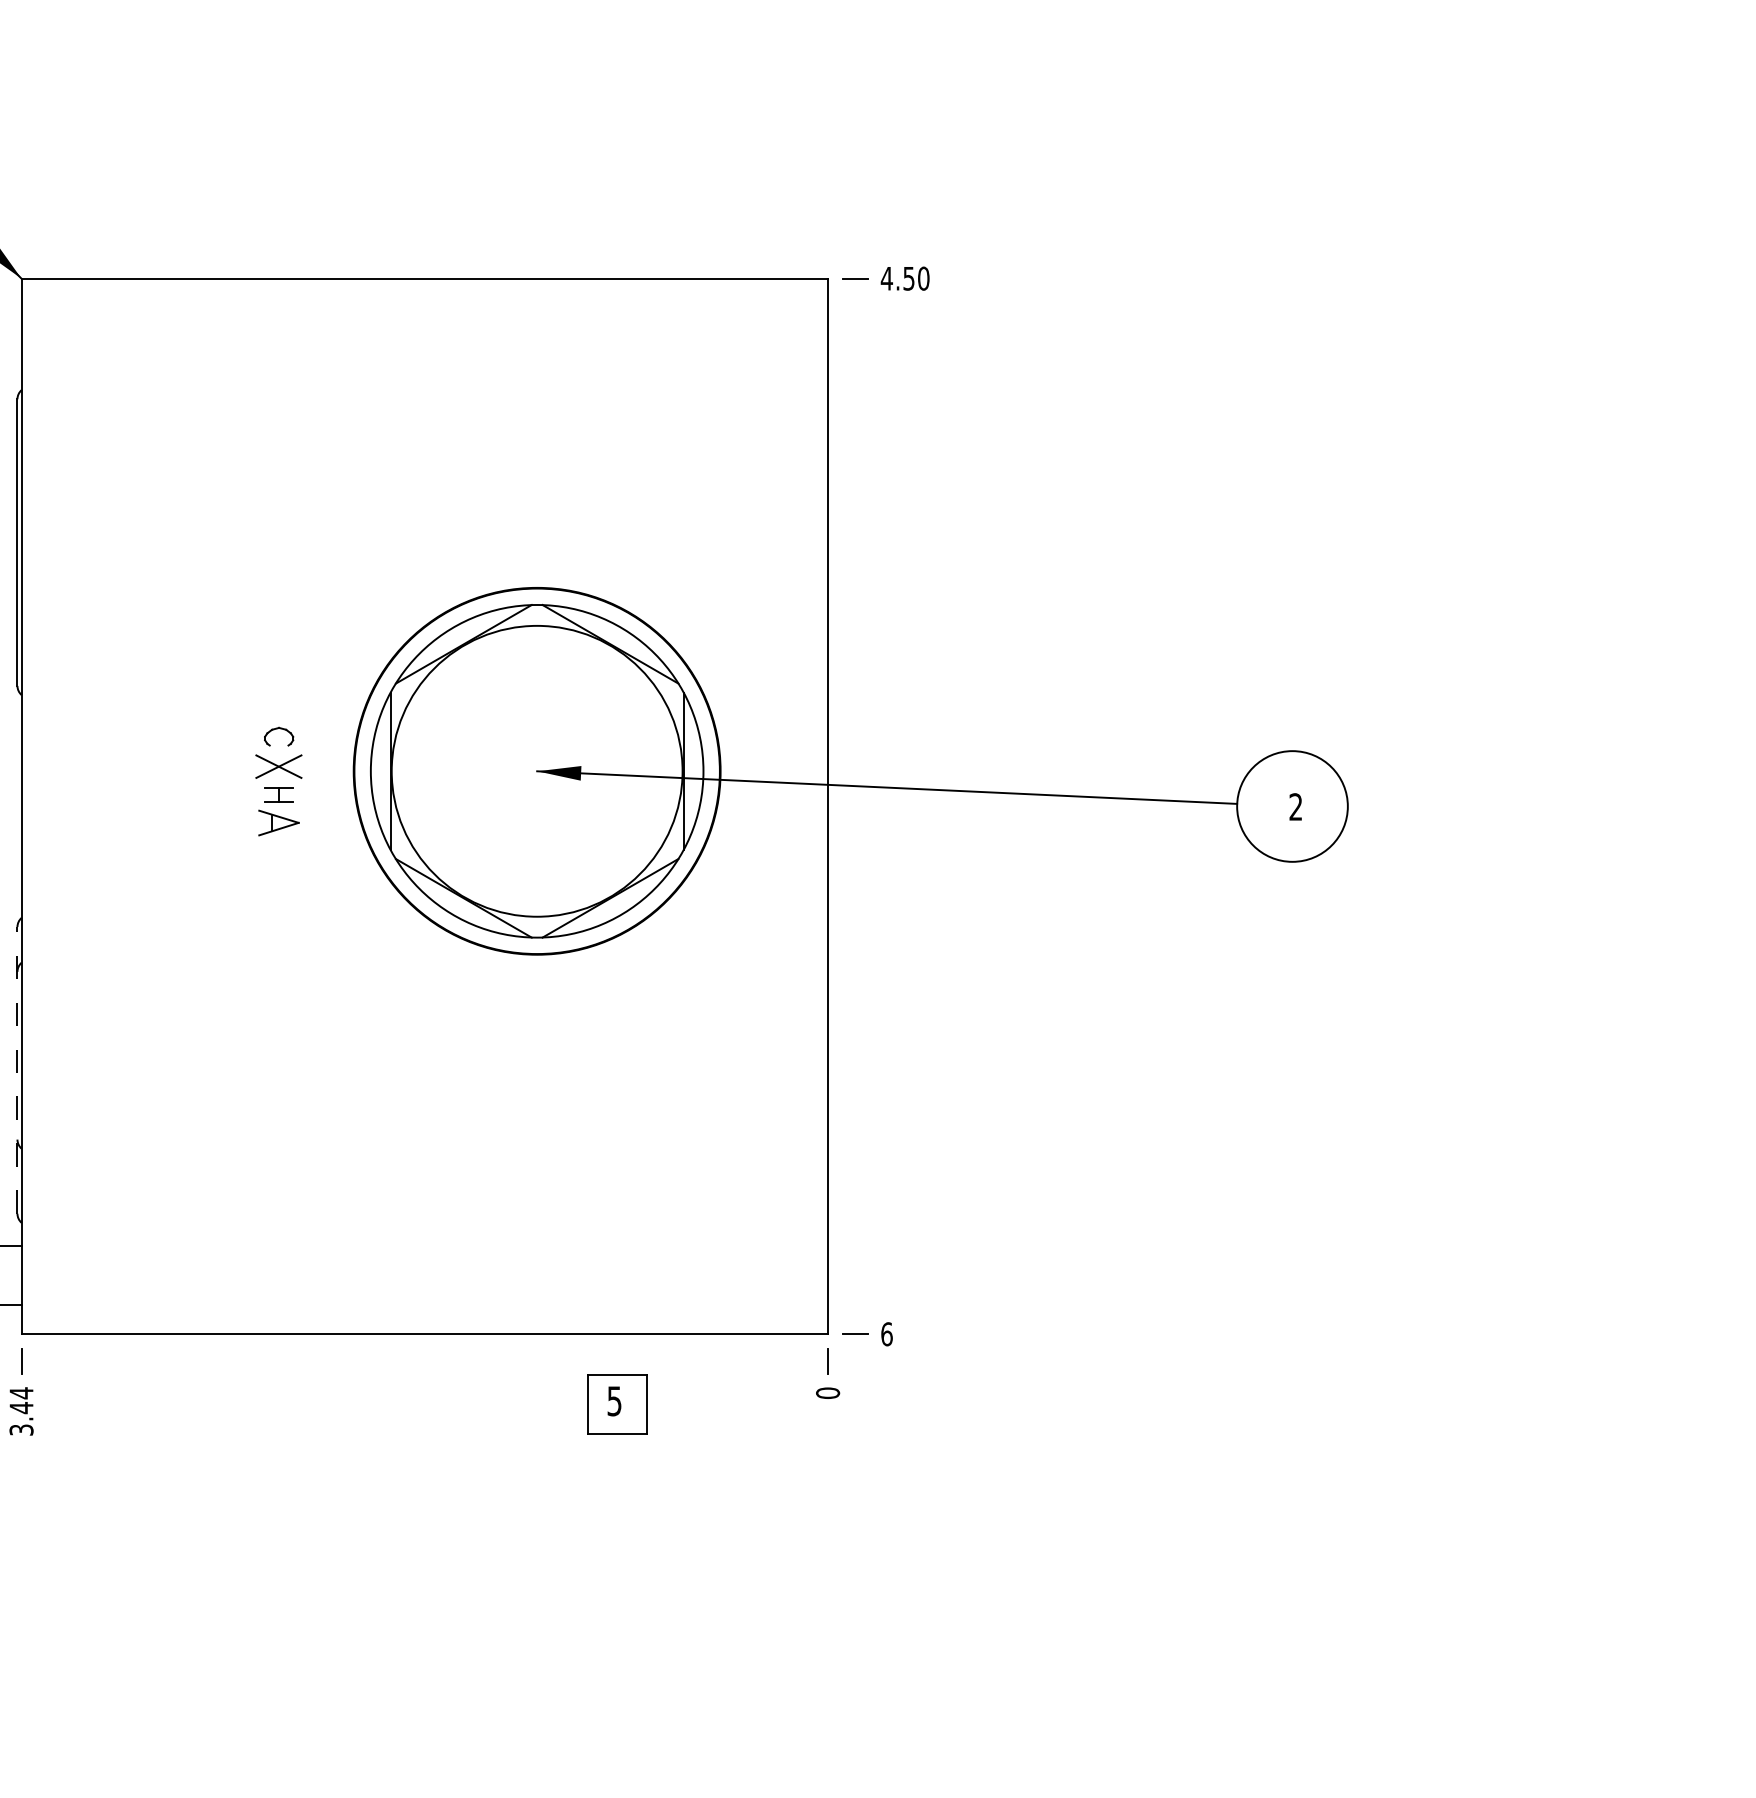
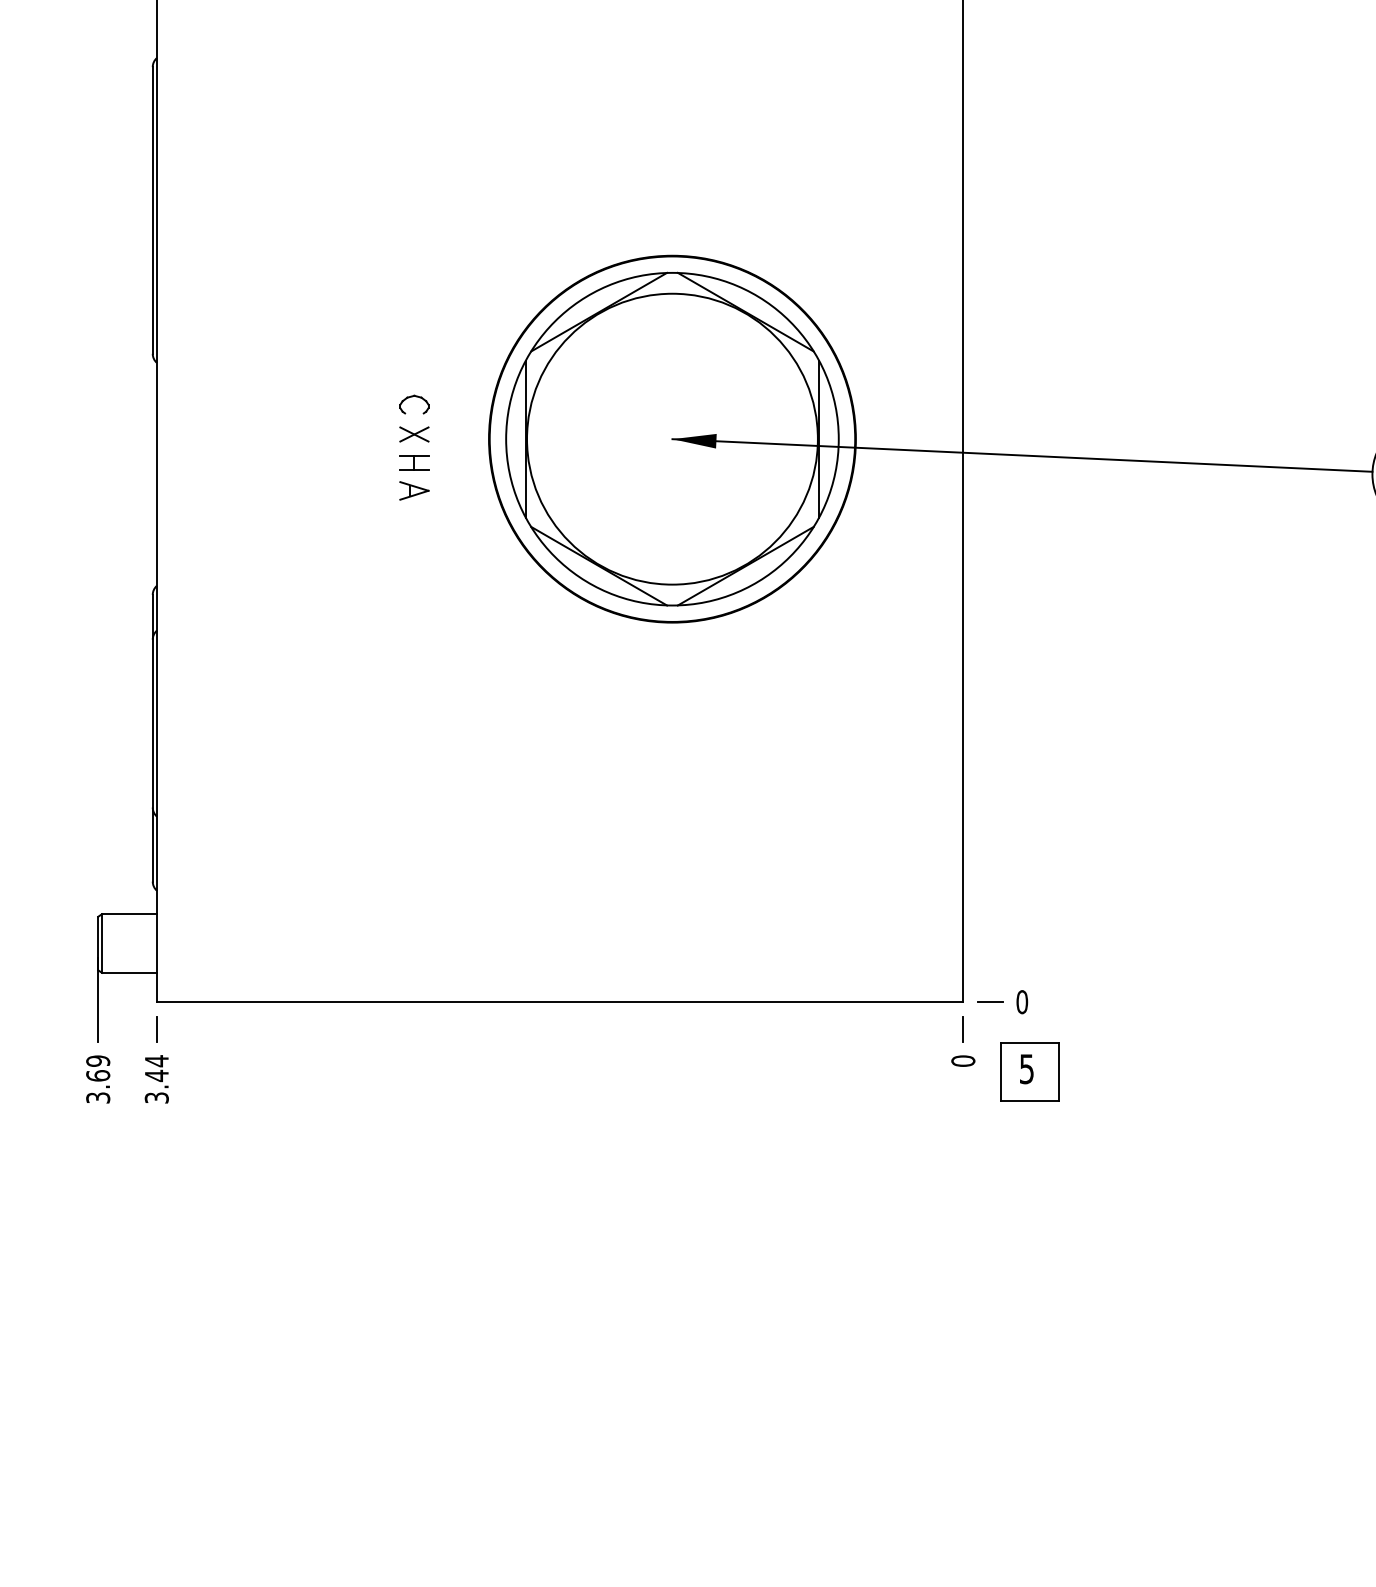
part: (279, 766) -> (414, 434), size x0.62
part: (279, 822) -> (414, 490), size x0.71
line: (17, 1069) -> (152, 737), dashed -> solid
text: (886, 1334) -> (1021, 1002), 6 -> 0
part: (617, 1404) -> (1029, 1072), moved

